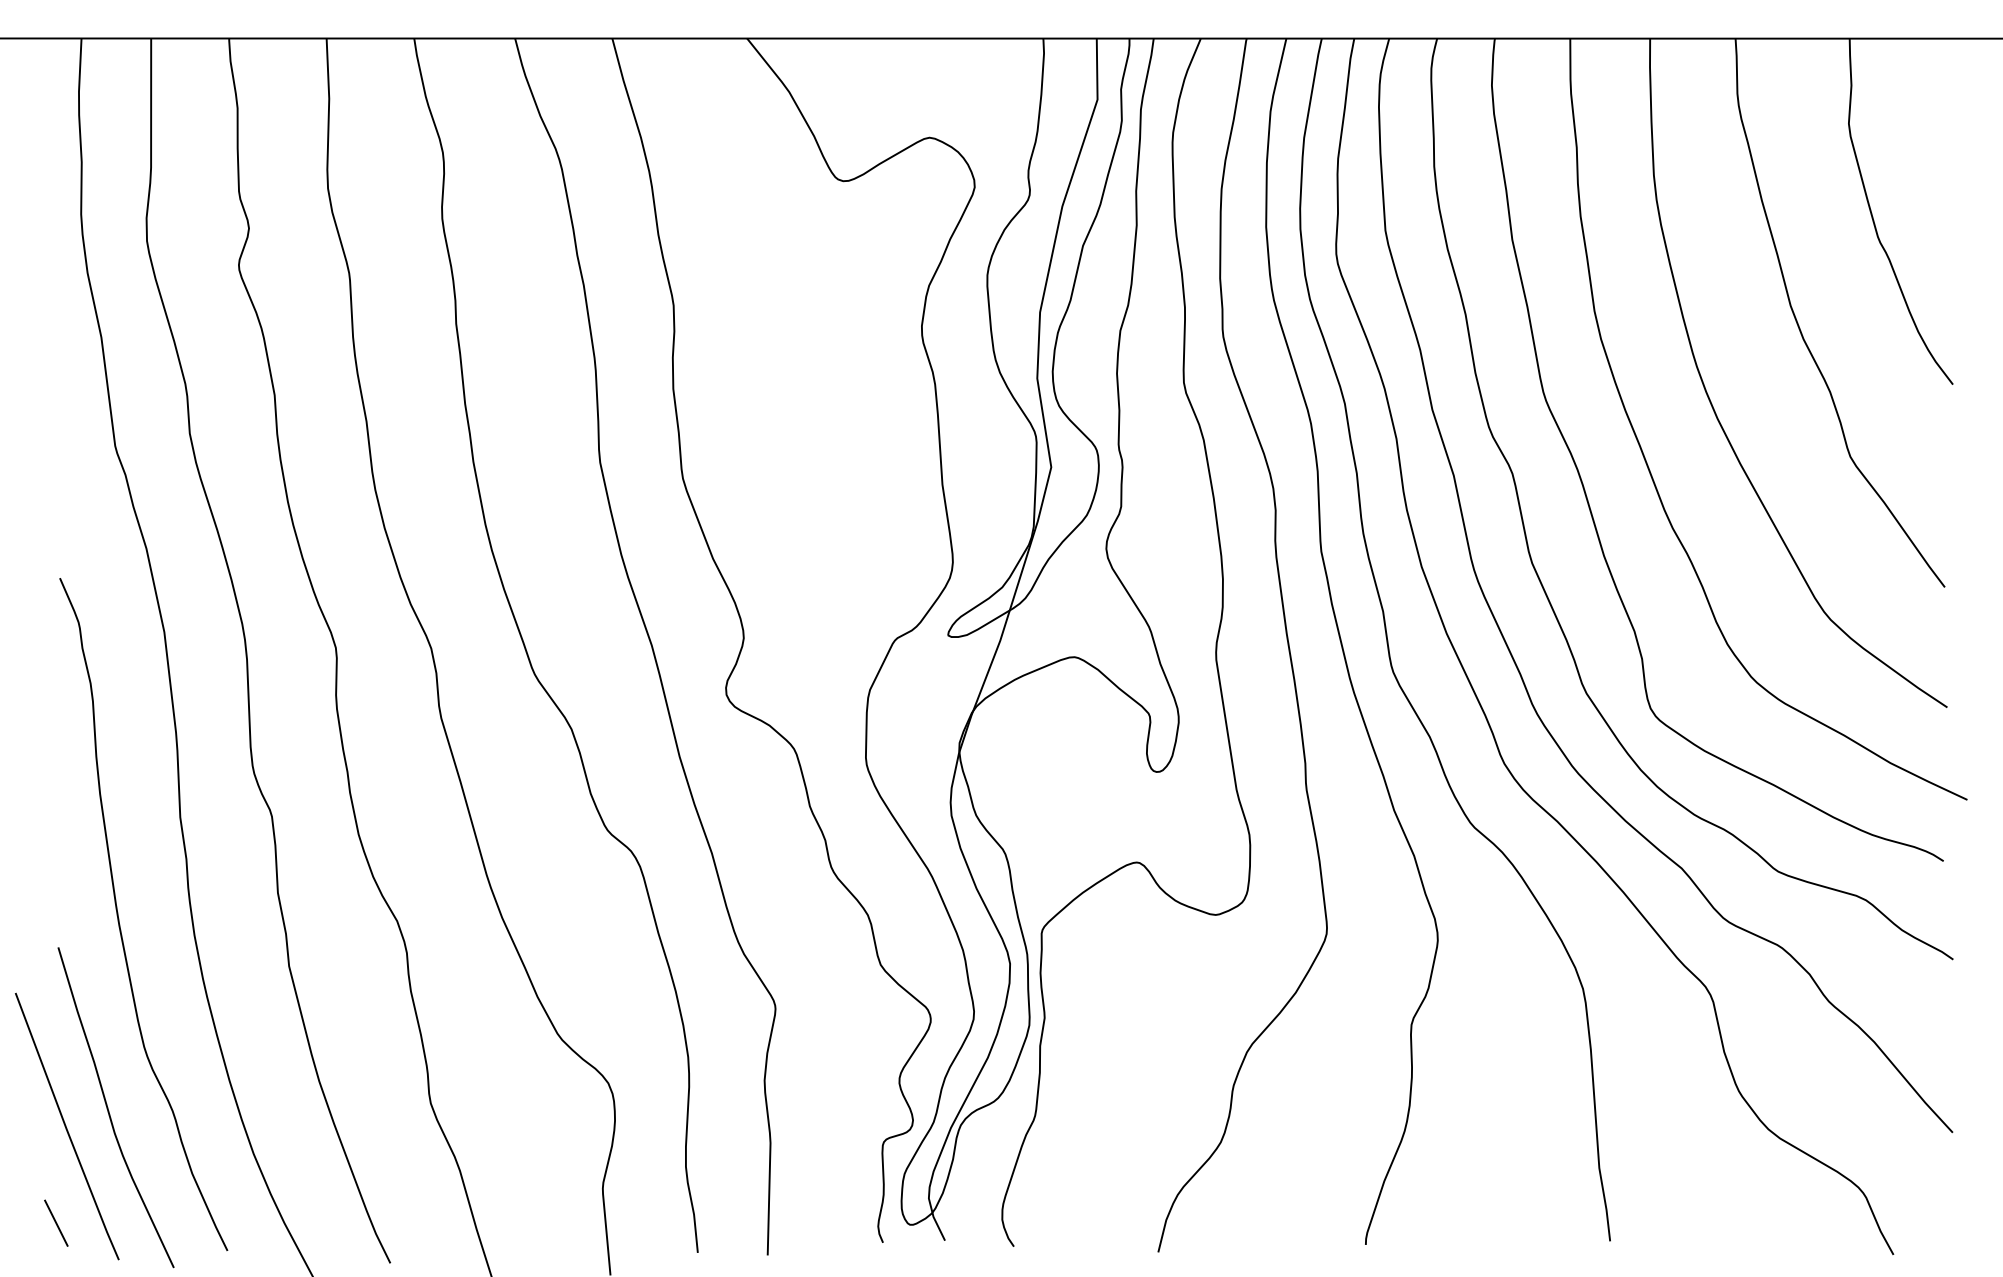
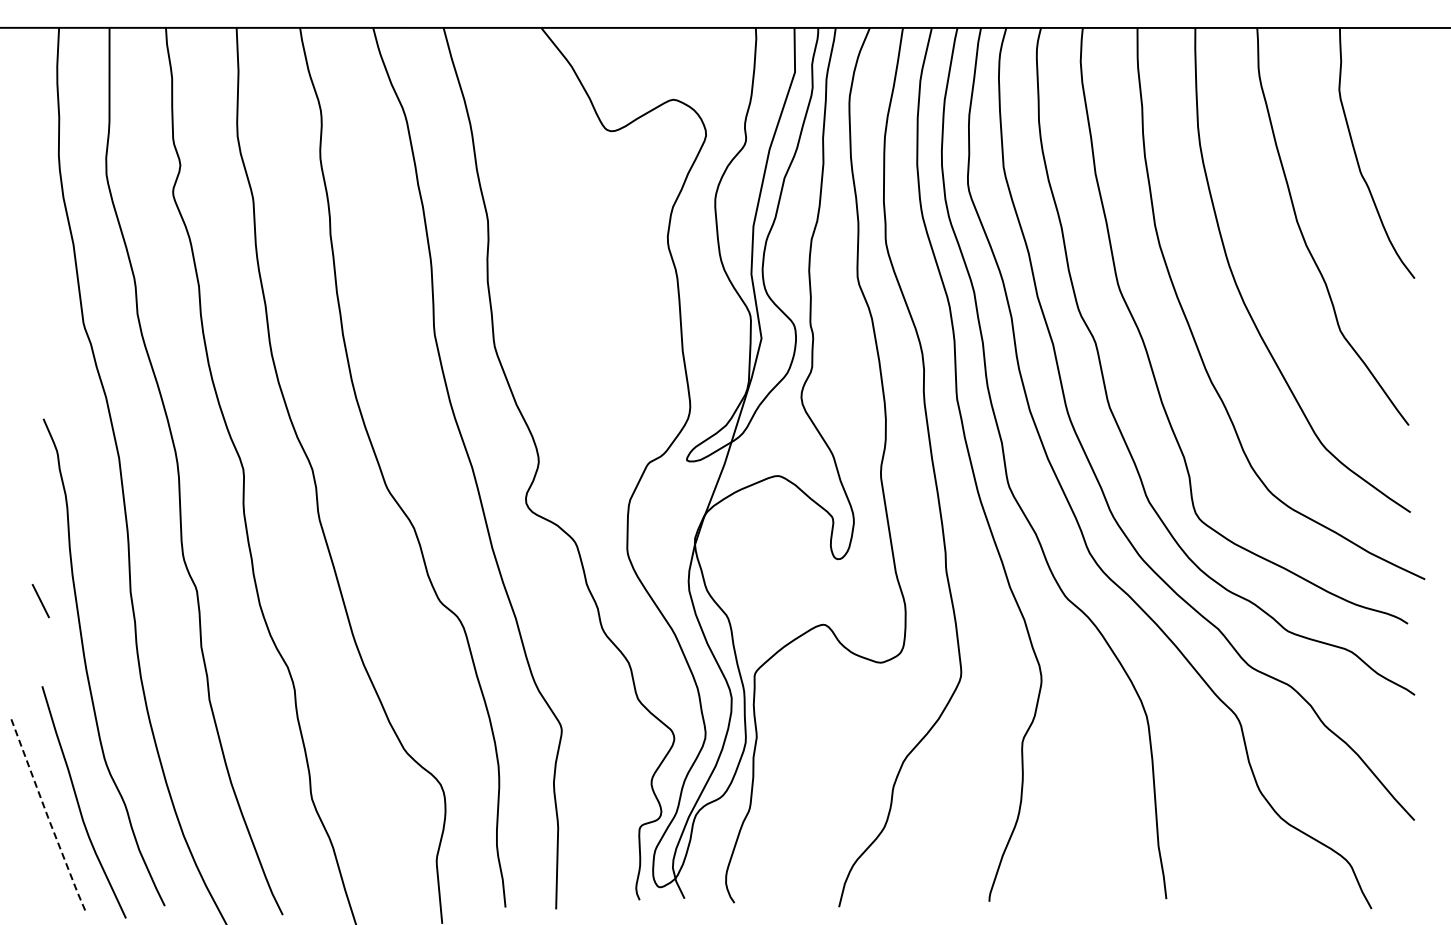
line: (66, 1128) -> (48, 817), solid -> dashed
line: (55, 1223) -> (40, 601), moved

